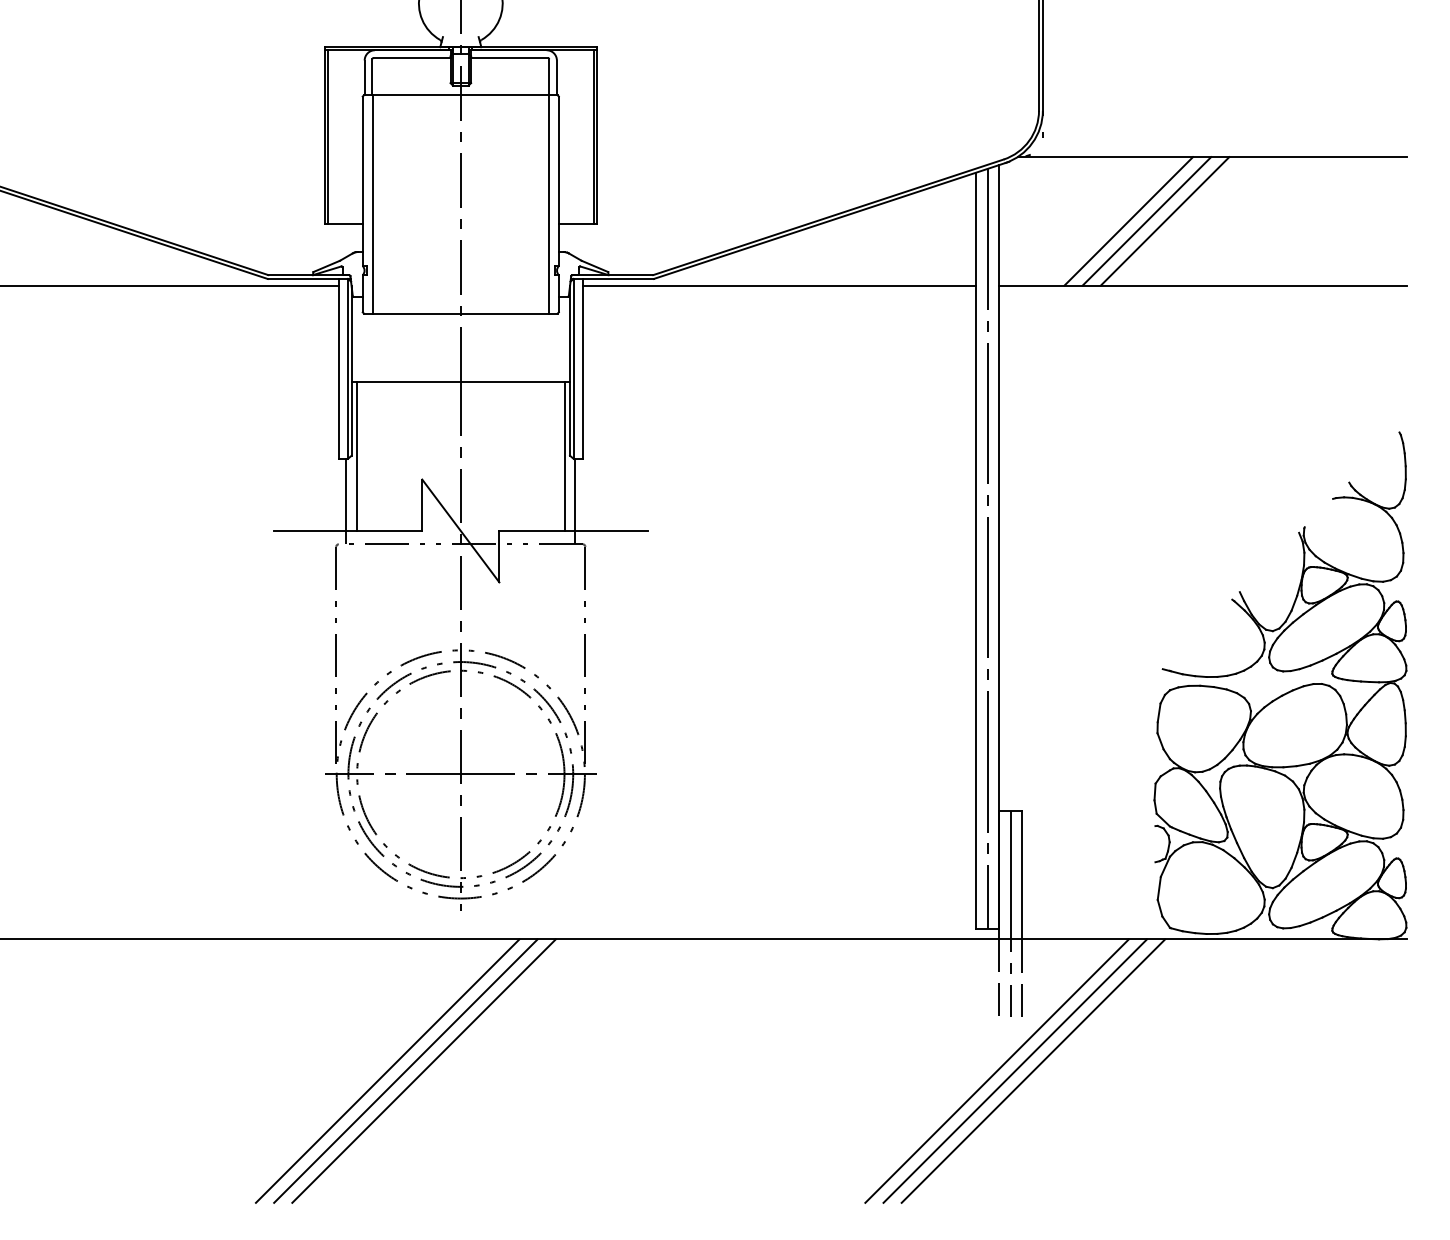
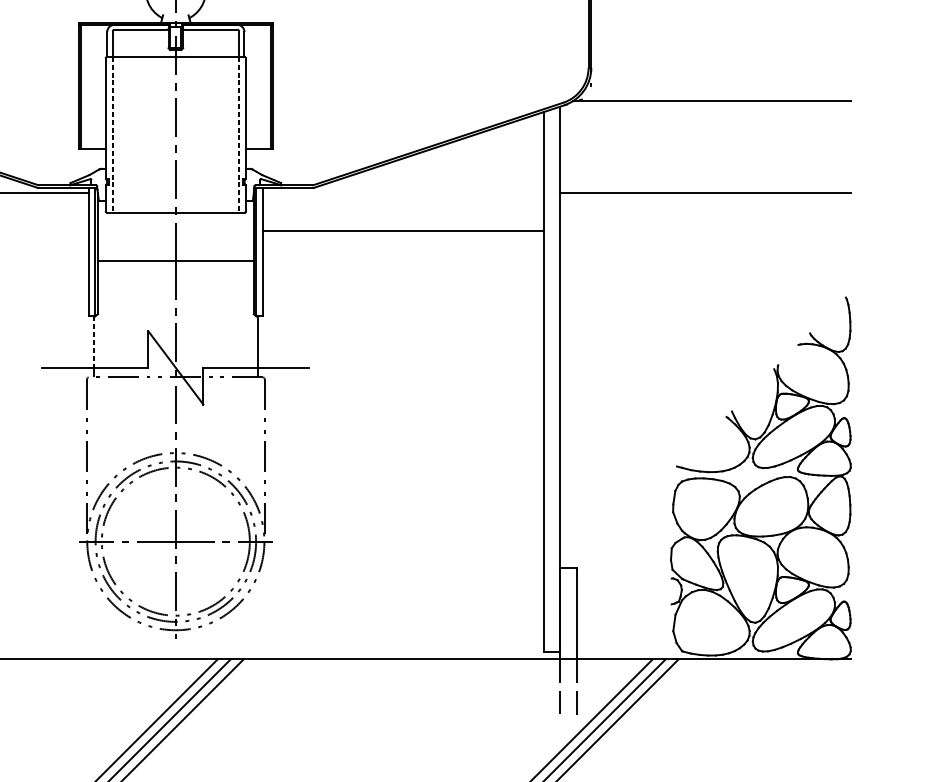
line: (373, 204) -> (113, 134), solid -> dashed
line: (548, 204) -> (238, 134), solid -> dashed
line: (1128, 221) -> (652, 146), removed
line: (1146, 221) -> (665, 146), removed
line: (1164, 221) -> (678, 146), removed
line: (779, 285) -> (403, 230), moved
line: (357, 455) -> (102, 314), removed
line: (564, 455) -> (249, 314), removed
line: (346, 495) -> (94, 342), solid -> dashed
line: (987, 548) -> (551, 380), removed
line: (1010, 913) -> (568, 640), removed

